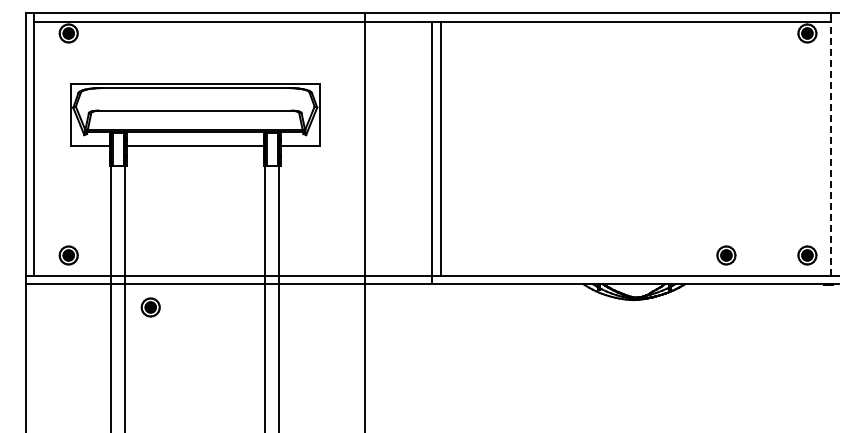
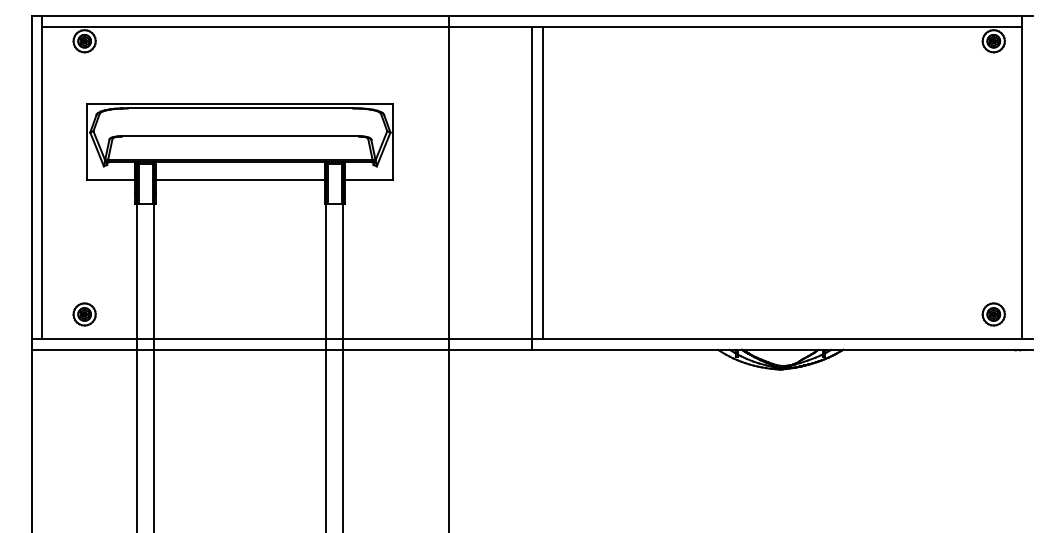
line: (830, 148) -> (1022, 182), dashed -> solid
part: (726, 255) -> (894, 314), removed
part: (150, 307) -> (185, 378), removed

